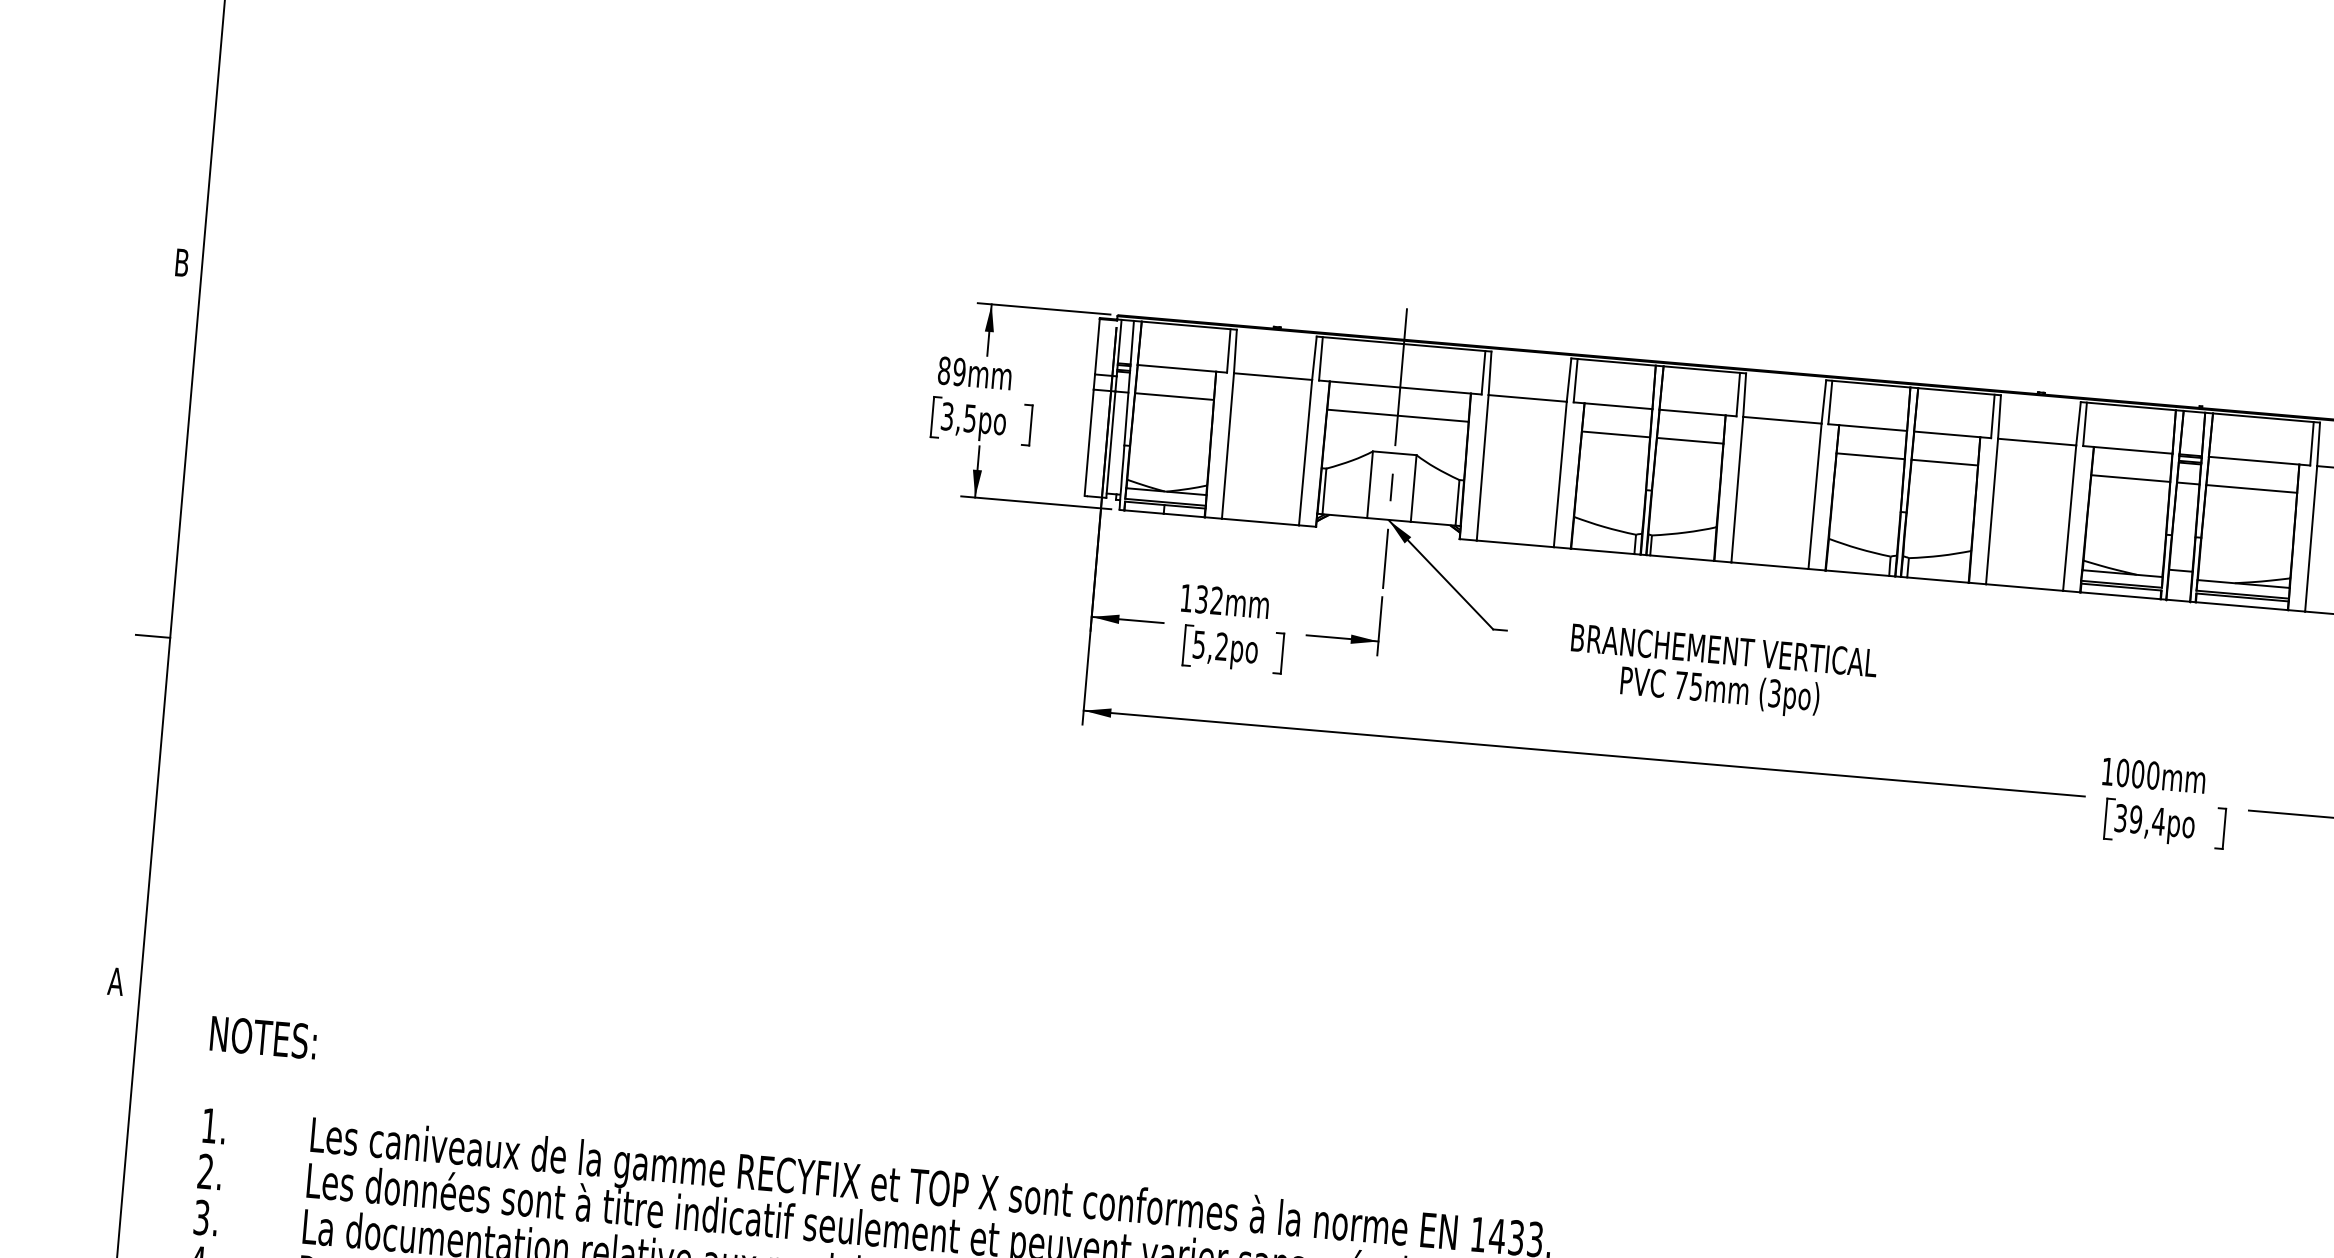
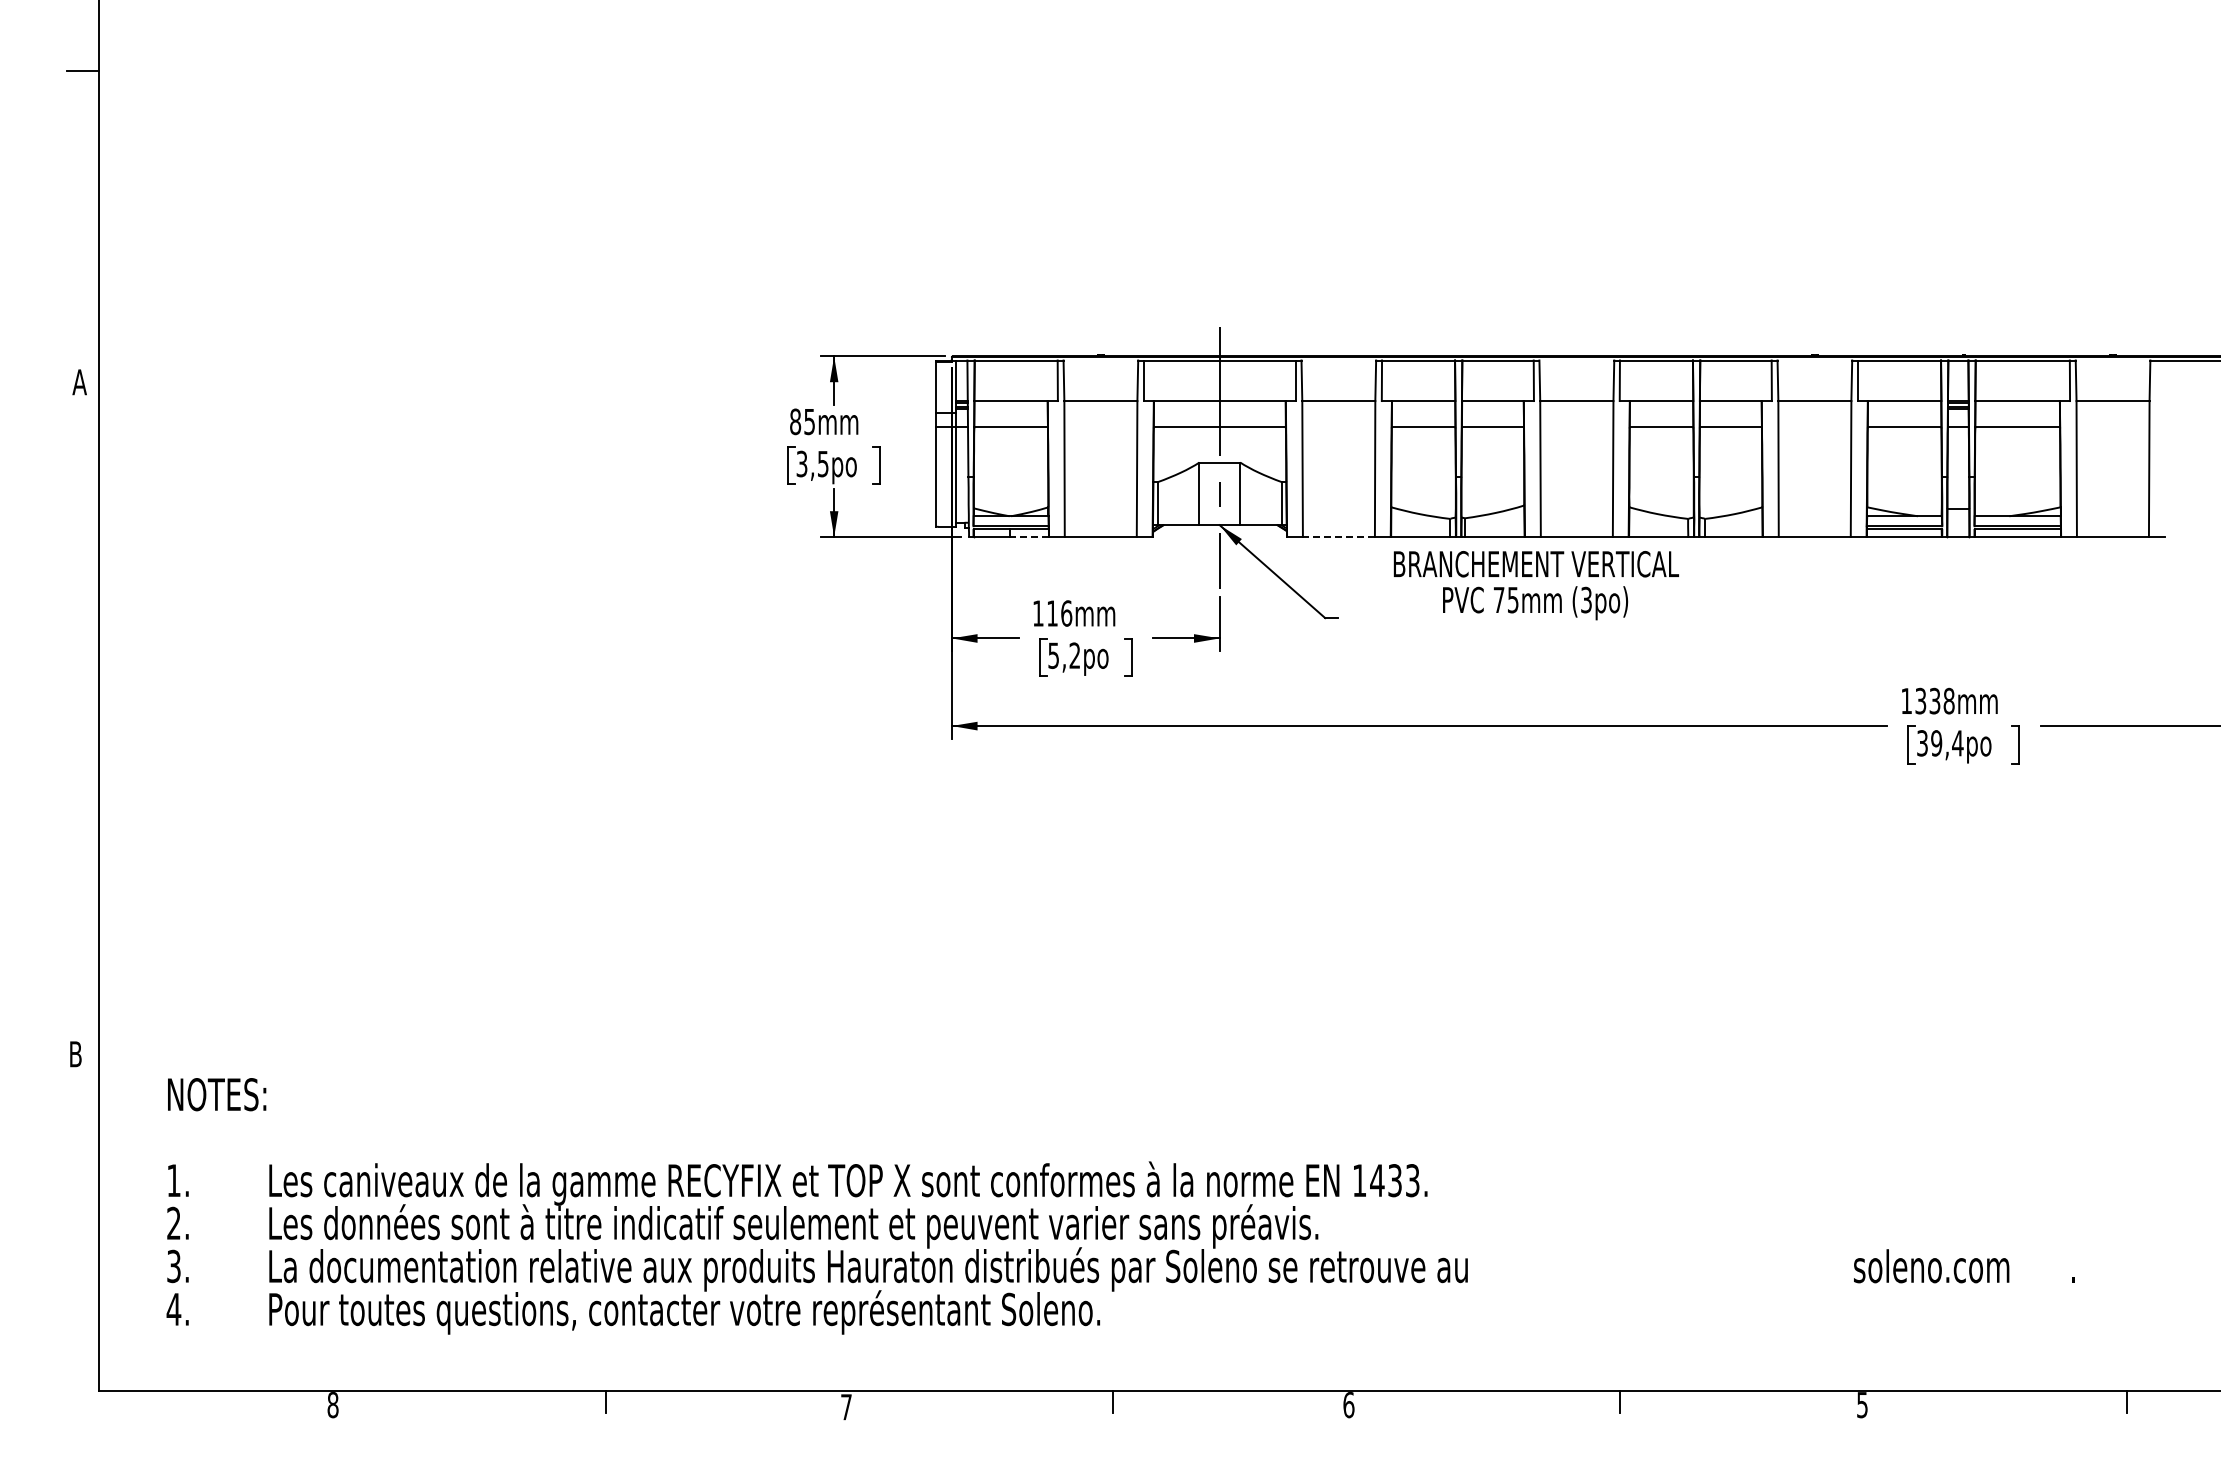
text: (181, 263) -> (79, 382), B -> A
text: (959, 371) -> (809, 421), 89mm -> 85mm
line: (1184, 514) -> (1029, 536), solid -> dashed
line: (1514, 543) -> (1338, 536), solid -> dashed
text: (1209, 600) -> (1059, 613), 132mm -> 116mm
line: (152, 636) -> (82, 731), removed
text: (1721, 673) -> (1535, 585), moved
text: (2137, 773) -> (1934, 700), 1000mm -> 1338mm
text: (115, 981) -> (75, 1054), A -> B

